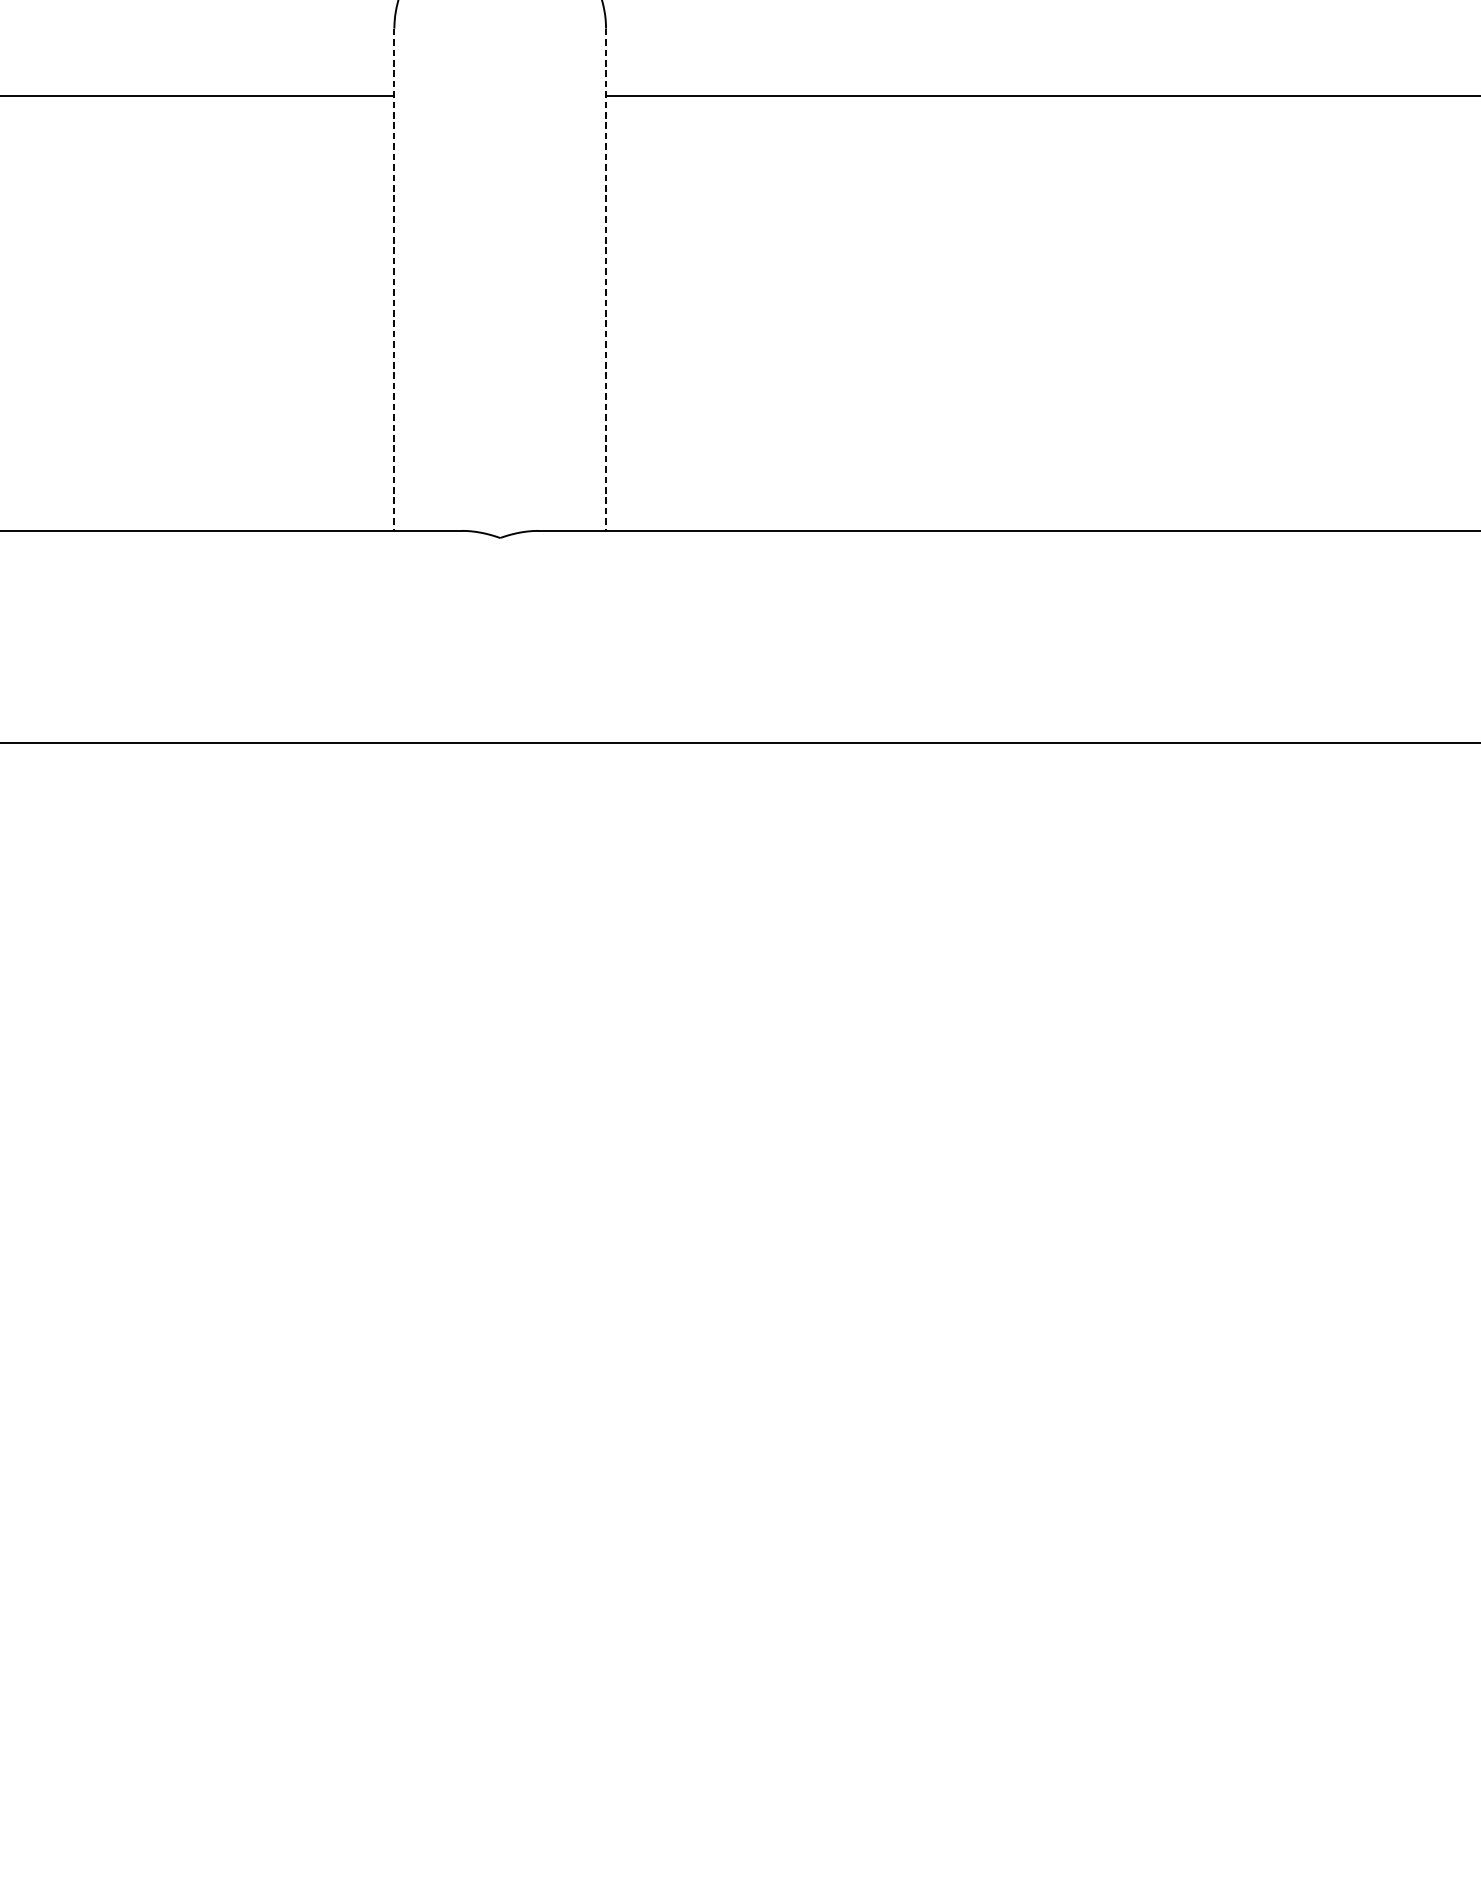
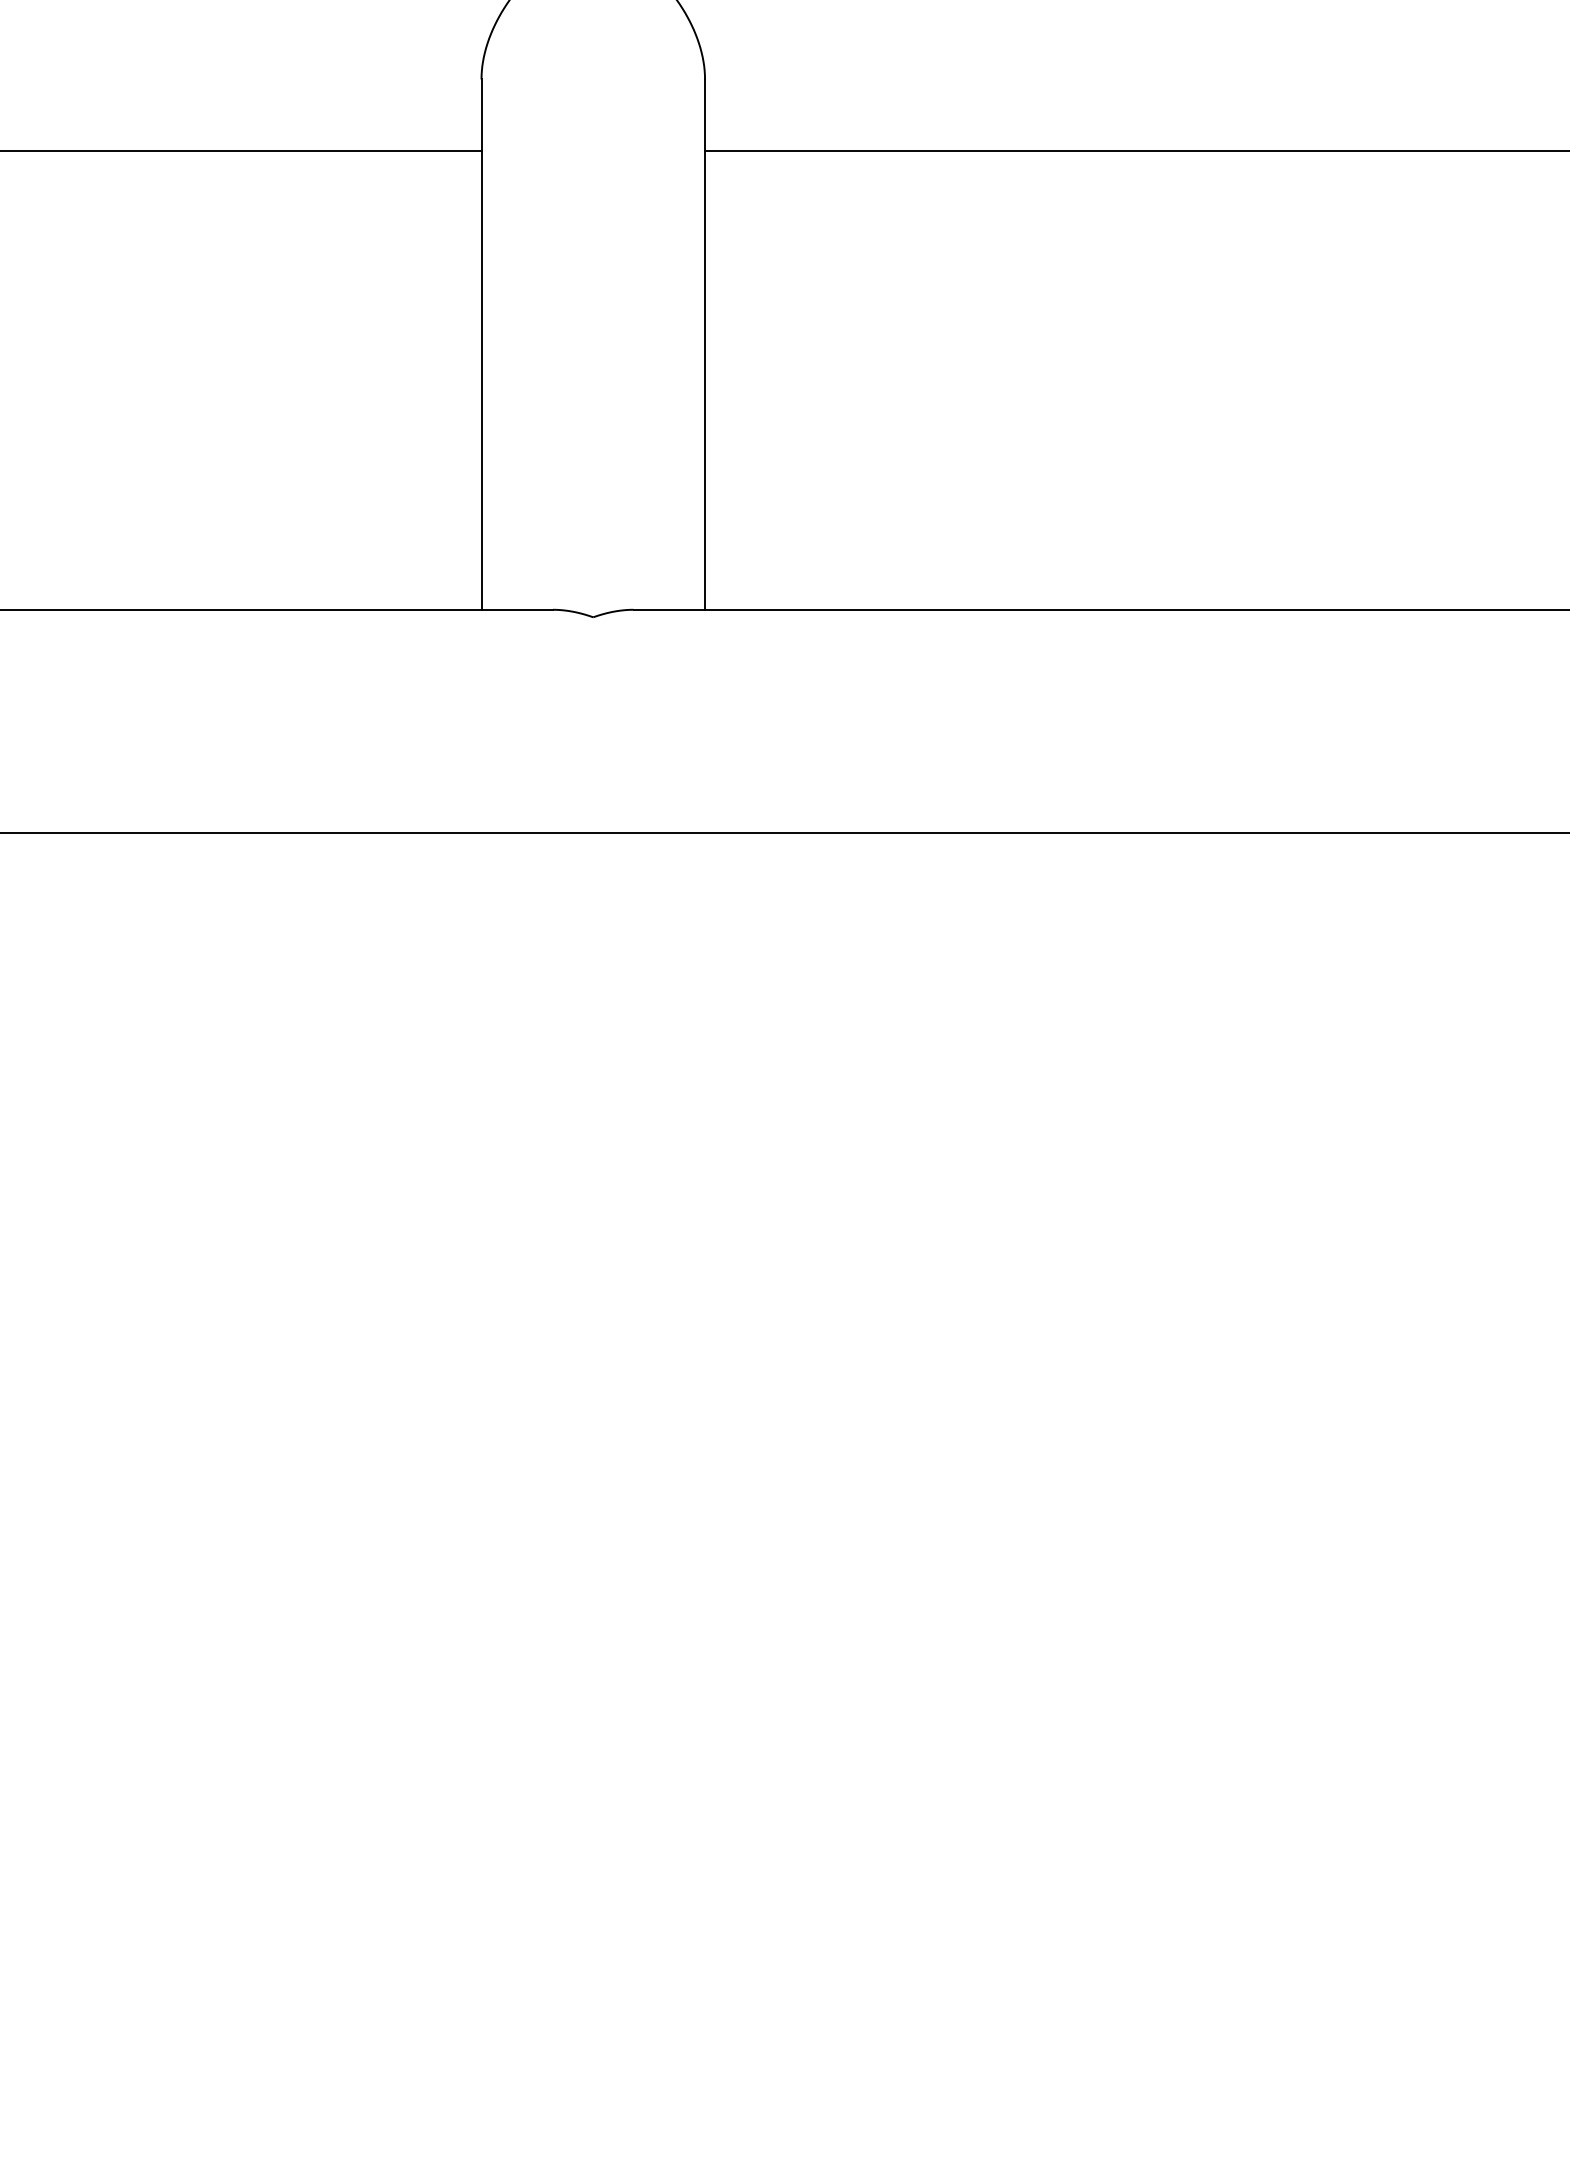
line: (394, 280) -> (481, 345), dashed -> solid
line: (606, 280) -> (705, 345), dashed -> solid

